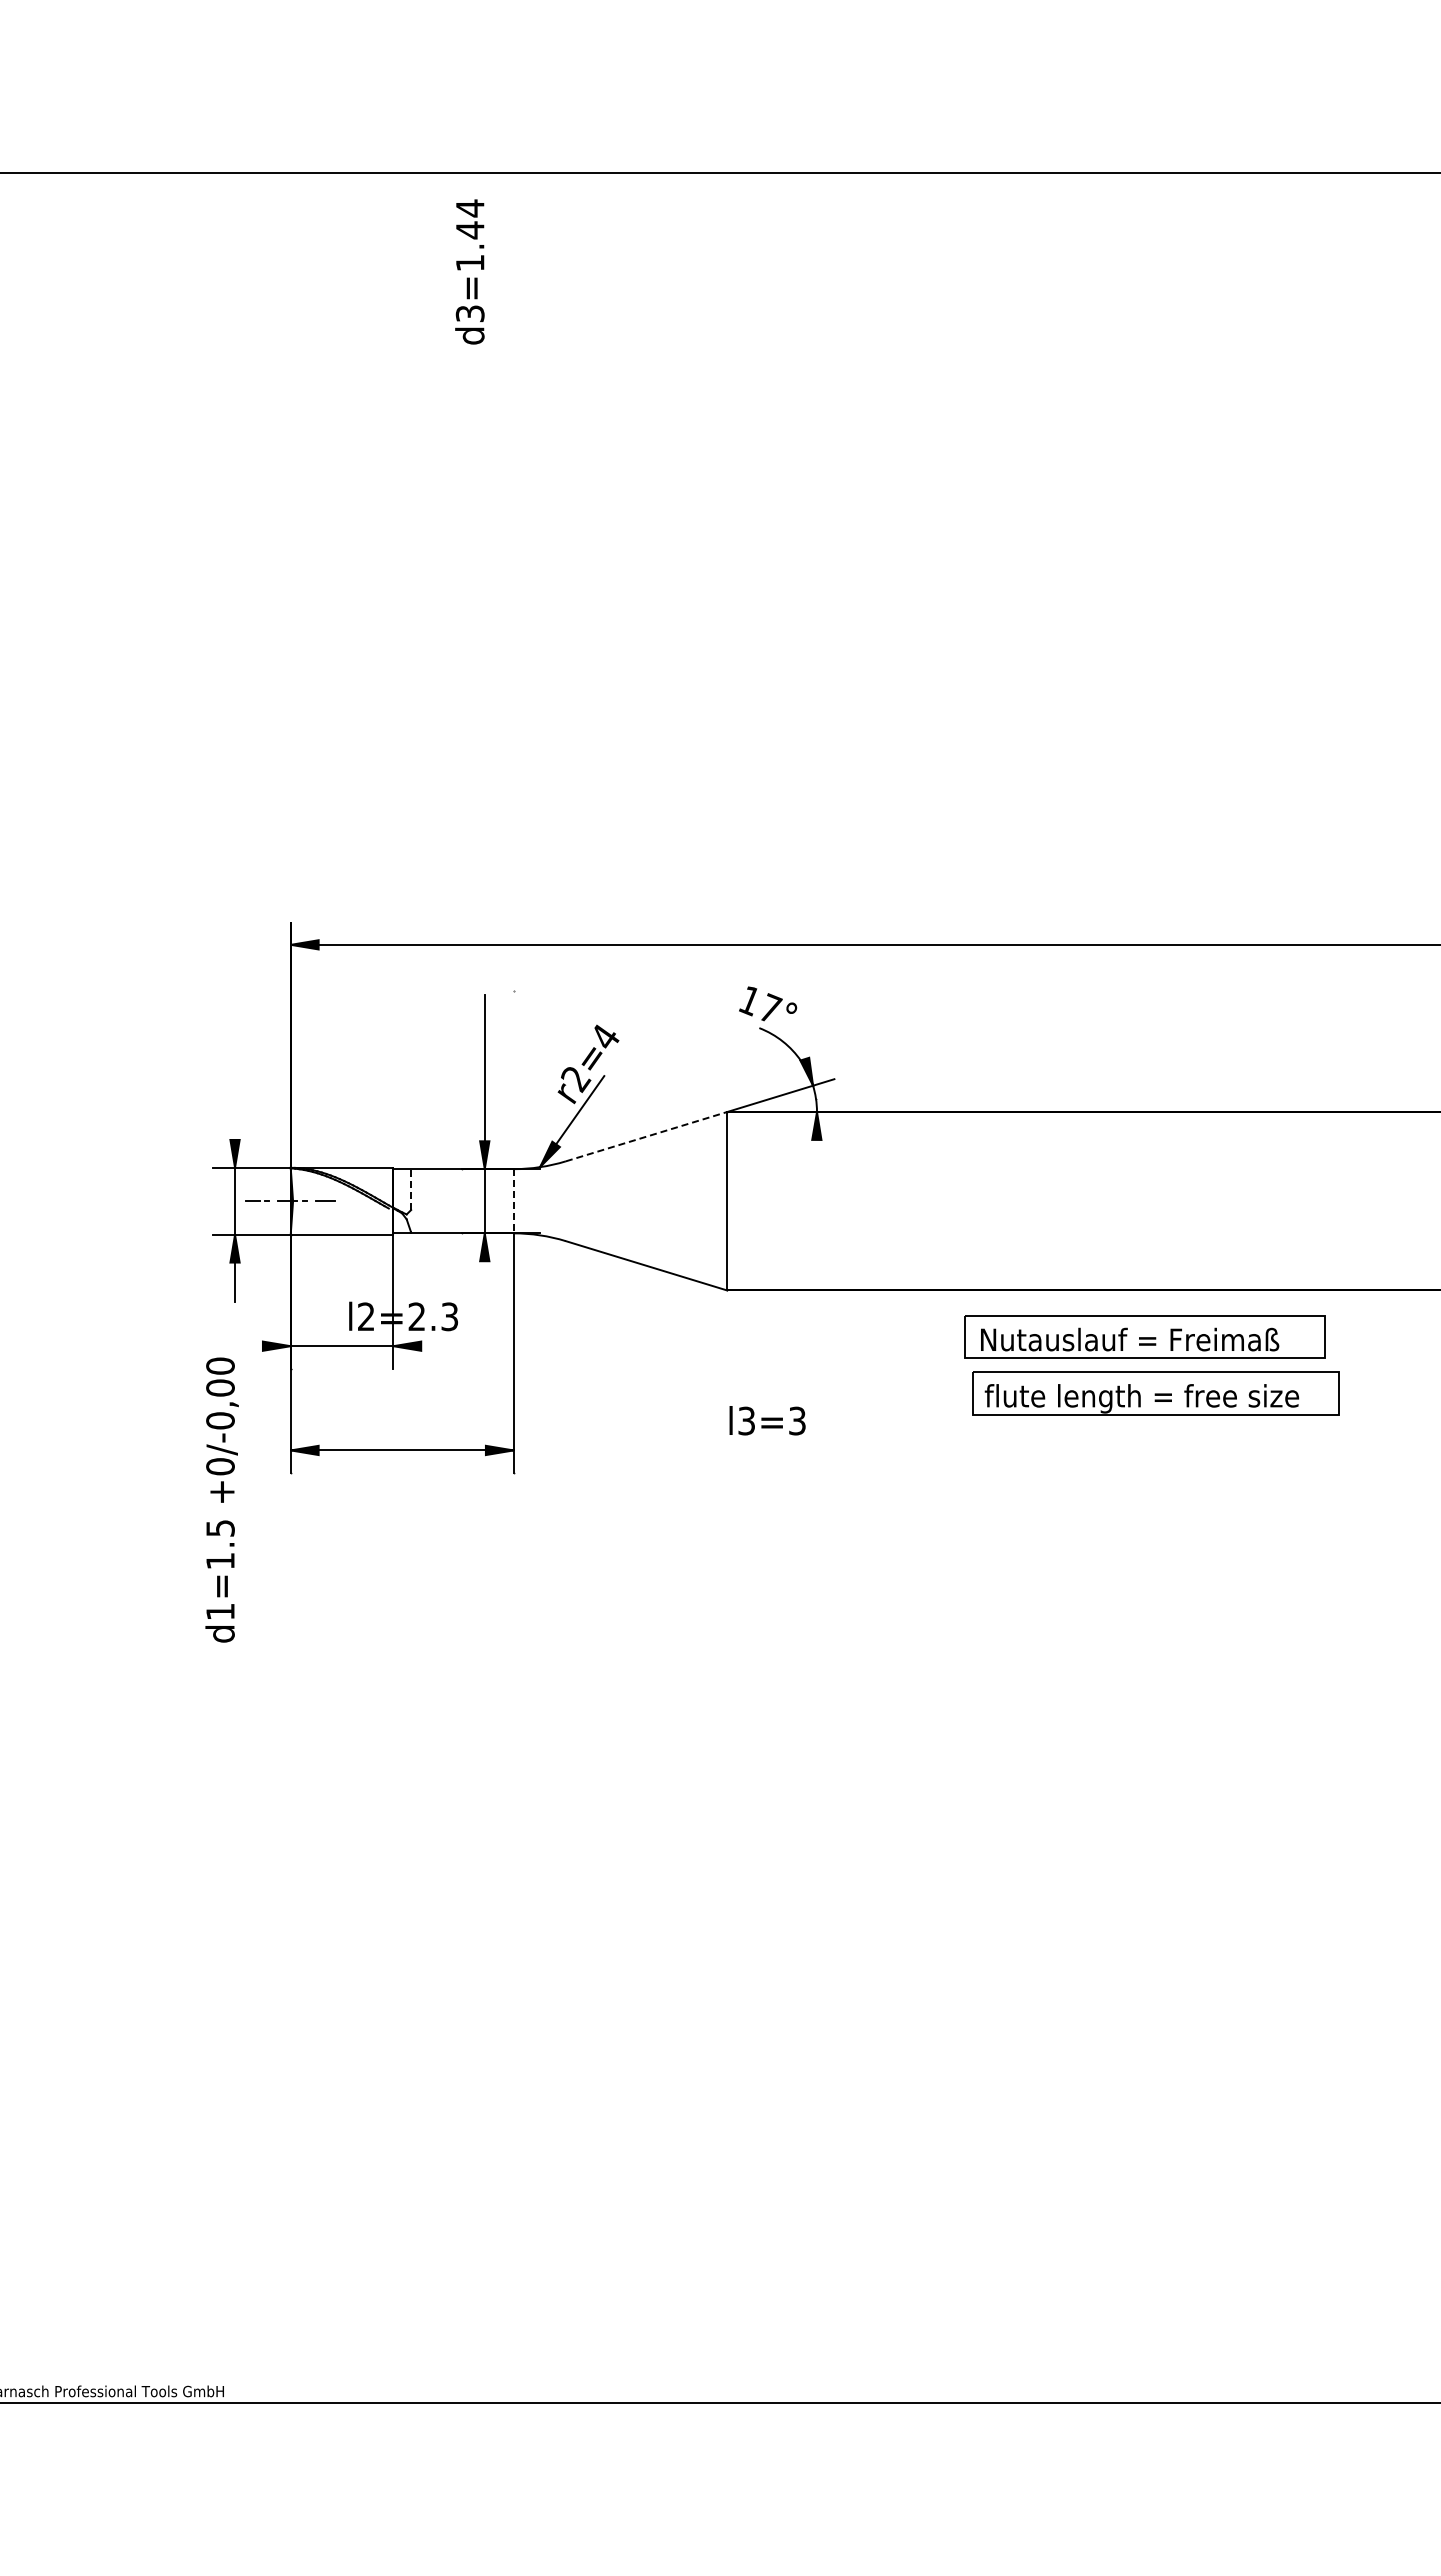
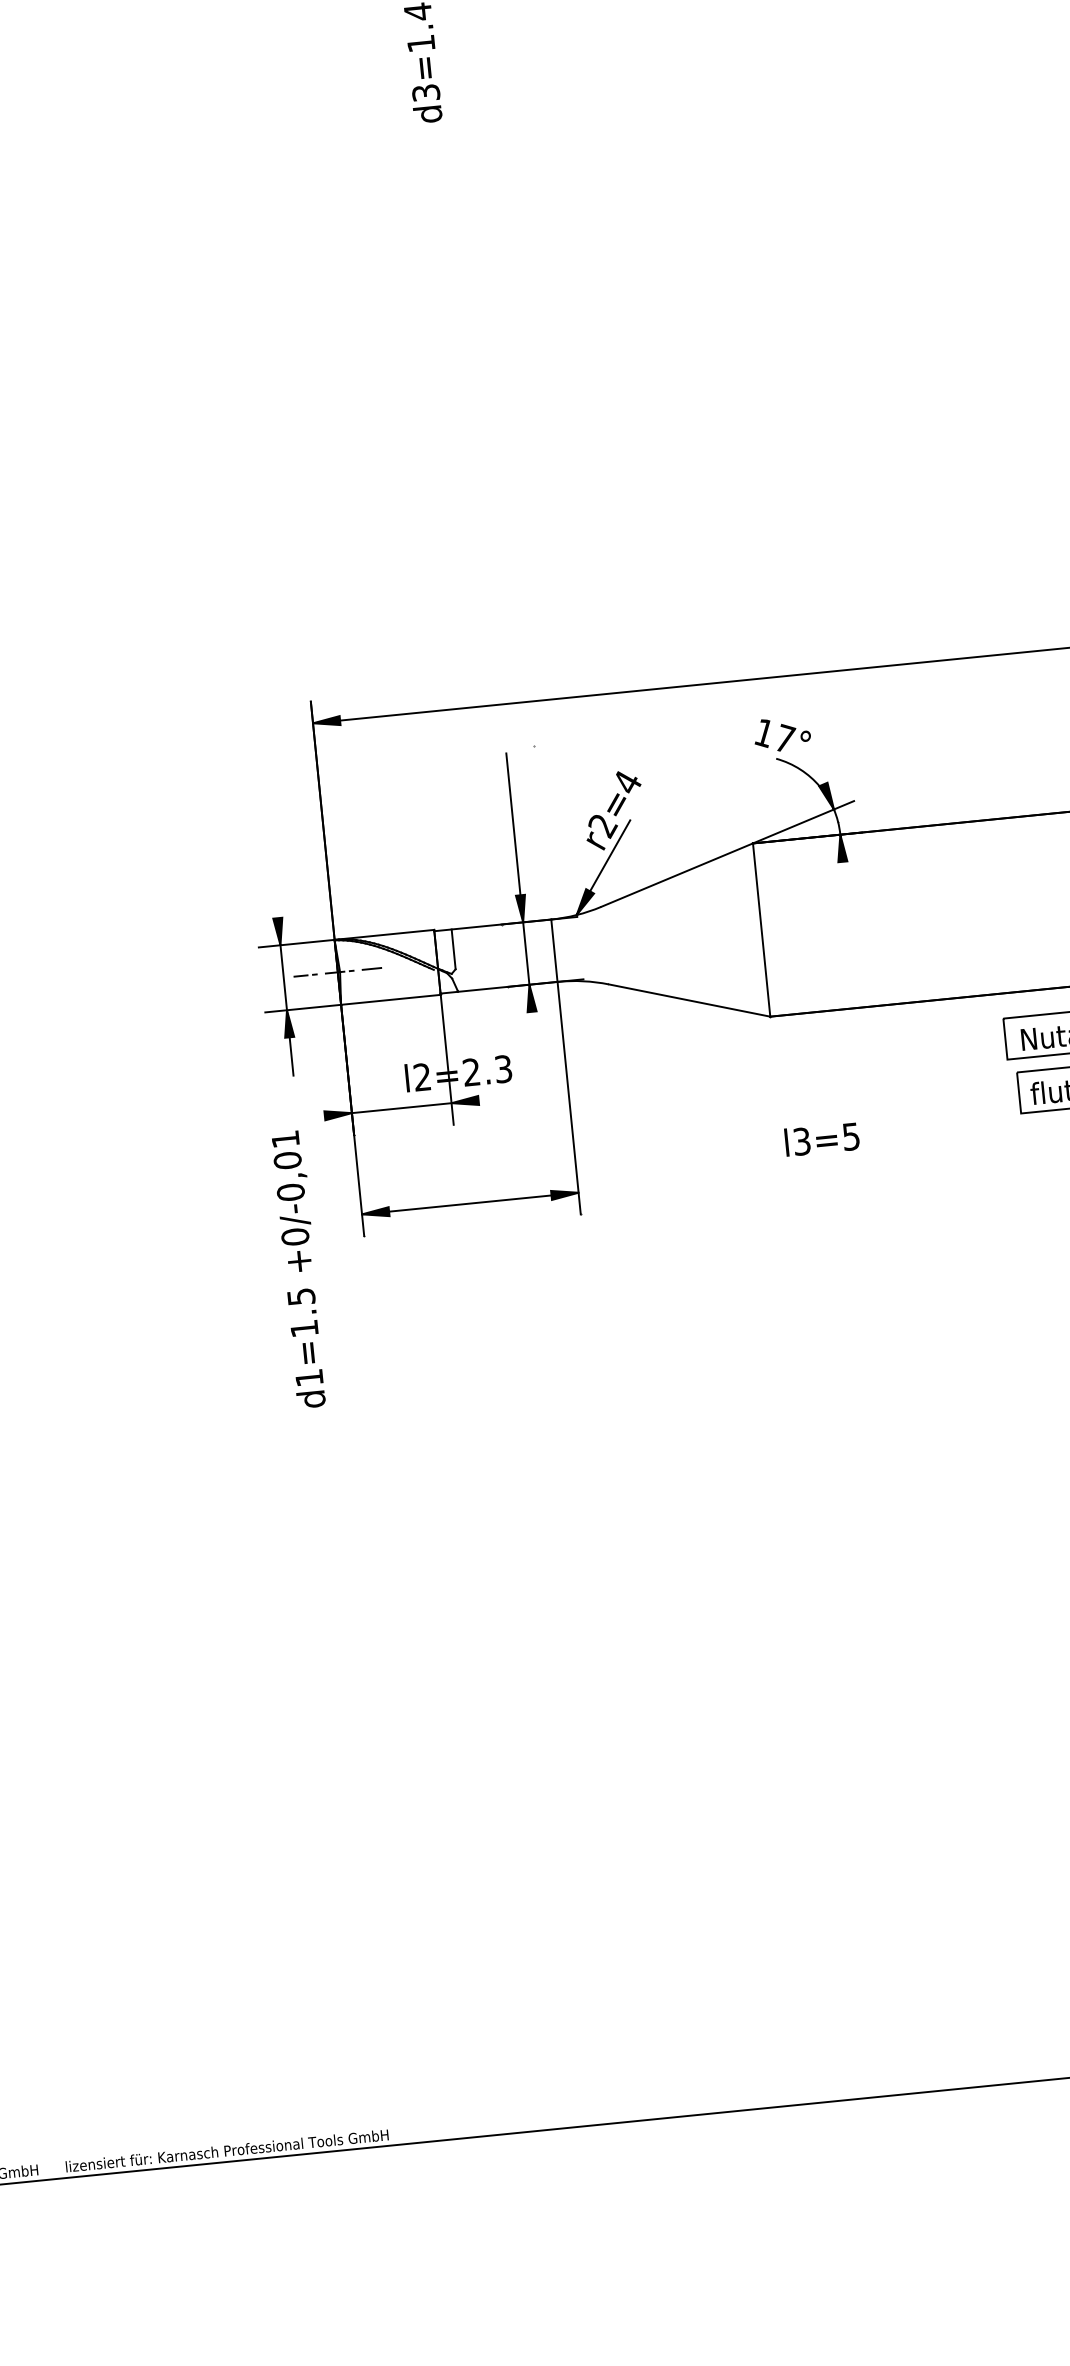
line: (646, 1136) -> (677, 874), dashed -> solid
line: (411, 1189) -> (453, 949), dashed -> solid
line: (513, 1201) -> (554, 950), dashed -> solid
text: (220, 1365) -> (285, 1138), +0/-0,00 -> +0/-0,01
text: (797, 1420) -> (851, 1136), l3=3 -> l3=5

